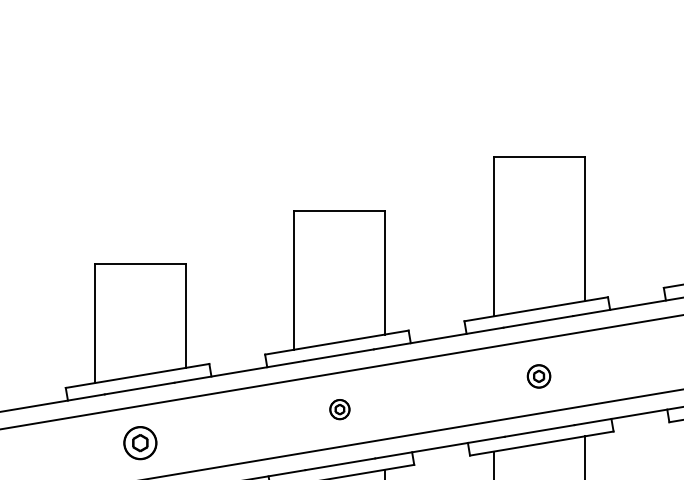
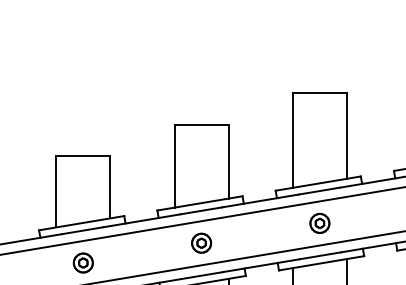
part: (538, 376) -> (319, 223), size x1.43
part: (339, 408) -> (201, 242), size x1.67

